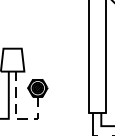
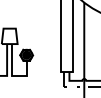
line: (16, 119) -> (12, 76), dashed -> solid

